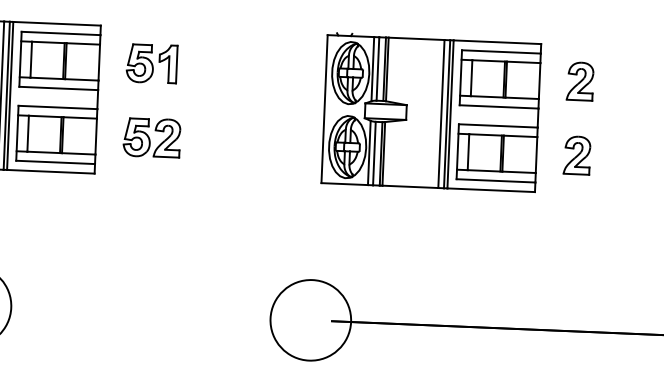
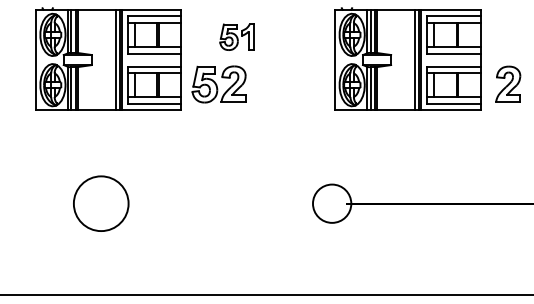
part: (151, 62) -> (236, 36), moved
part: (579, 80) -> (507, 33), removed
part: (152, 137) -> (219, 84), size x1.4
part: (576, 154) -> (507, 83), size x1.4
circle: (309, 319) -> (331, 203), size x0.7

